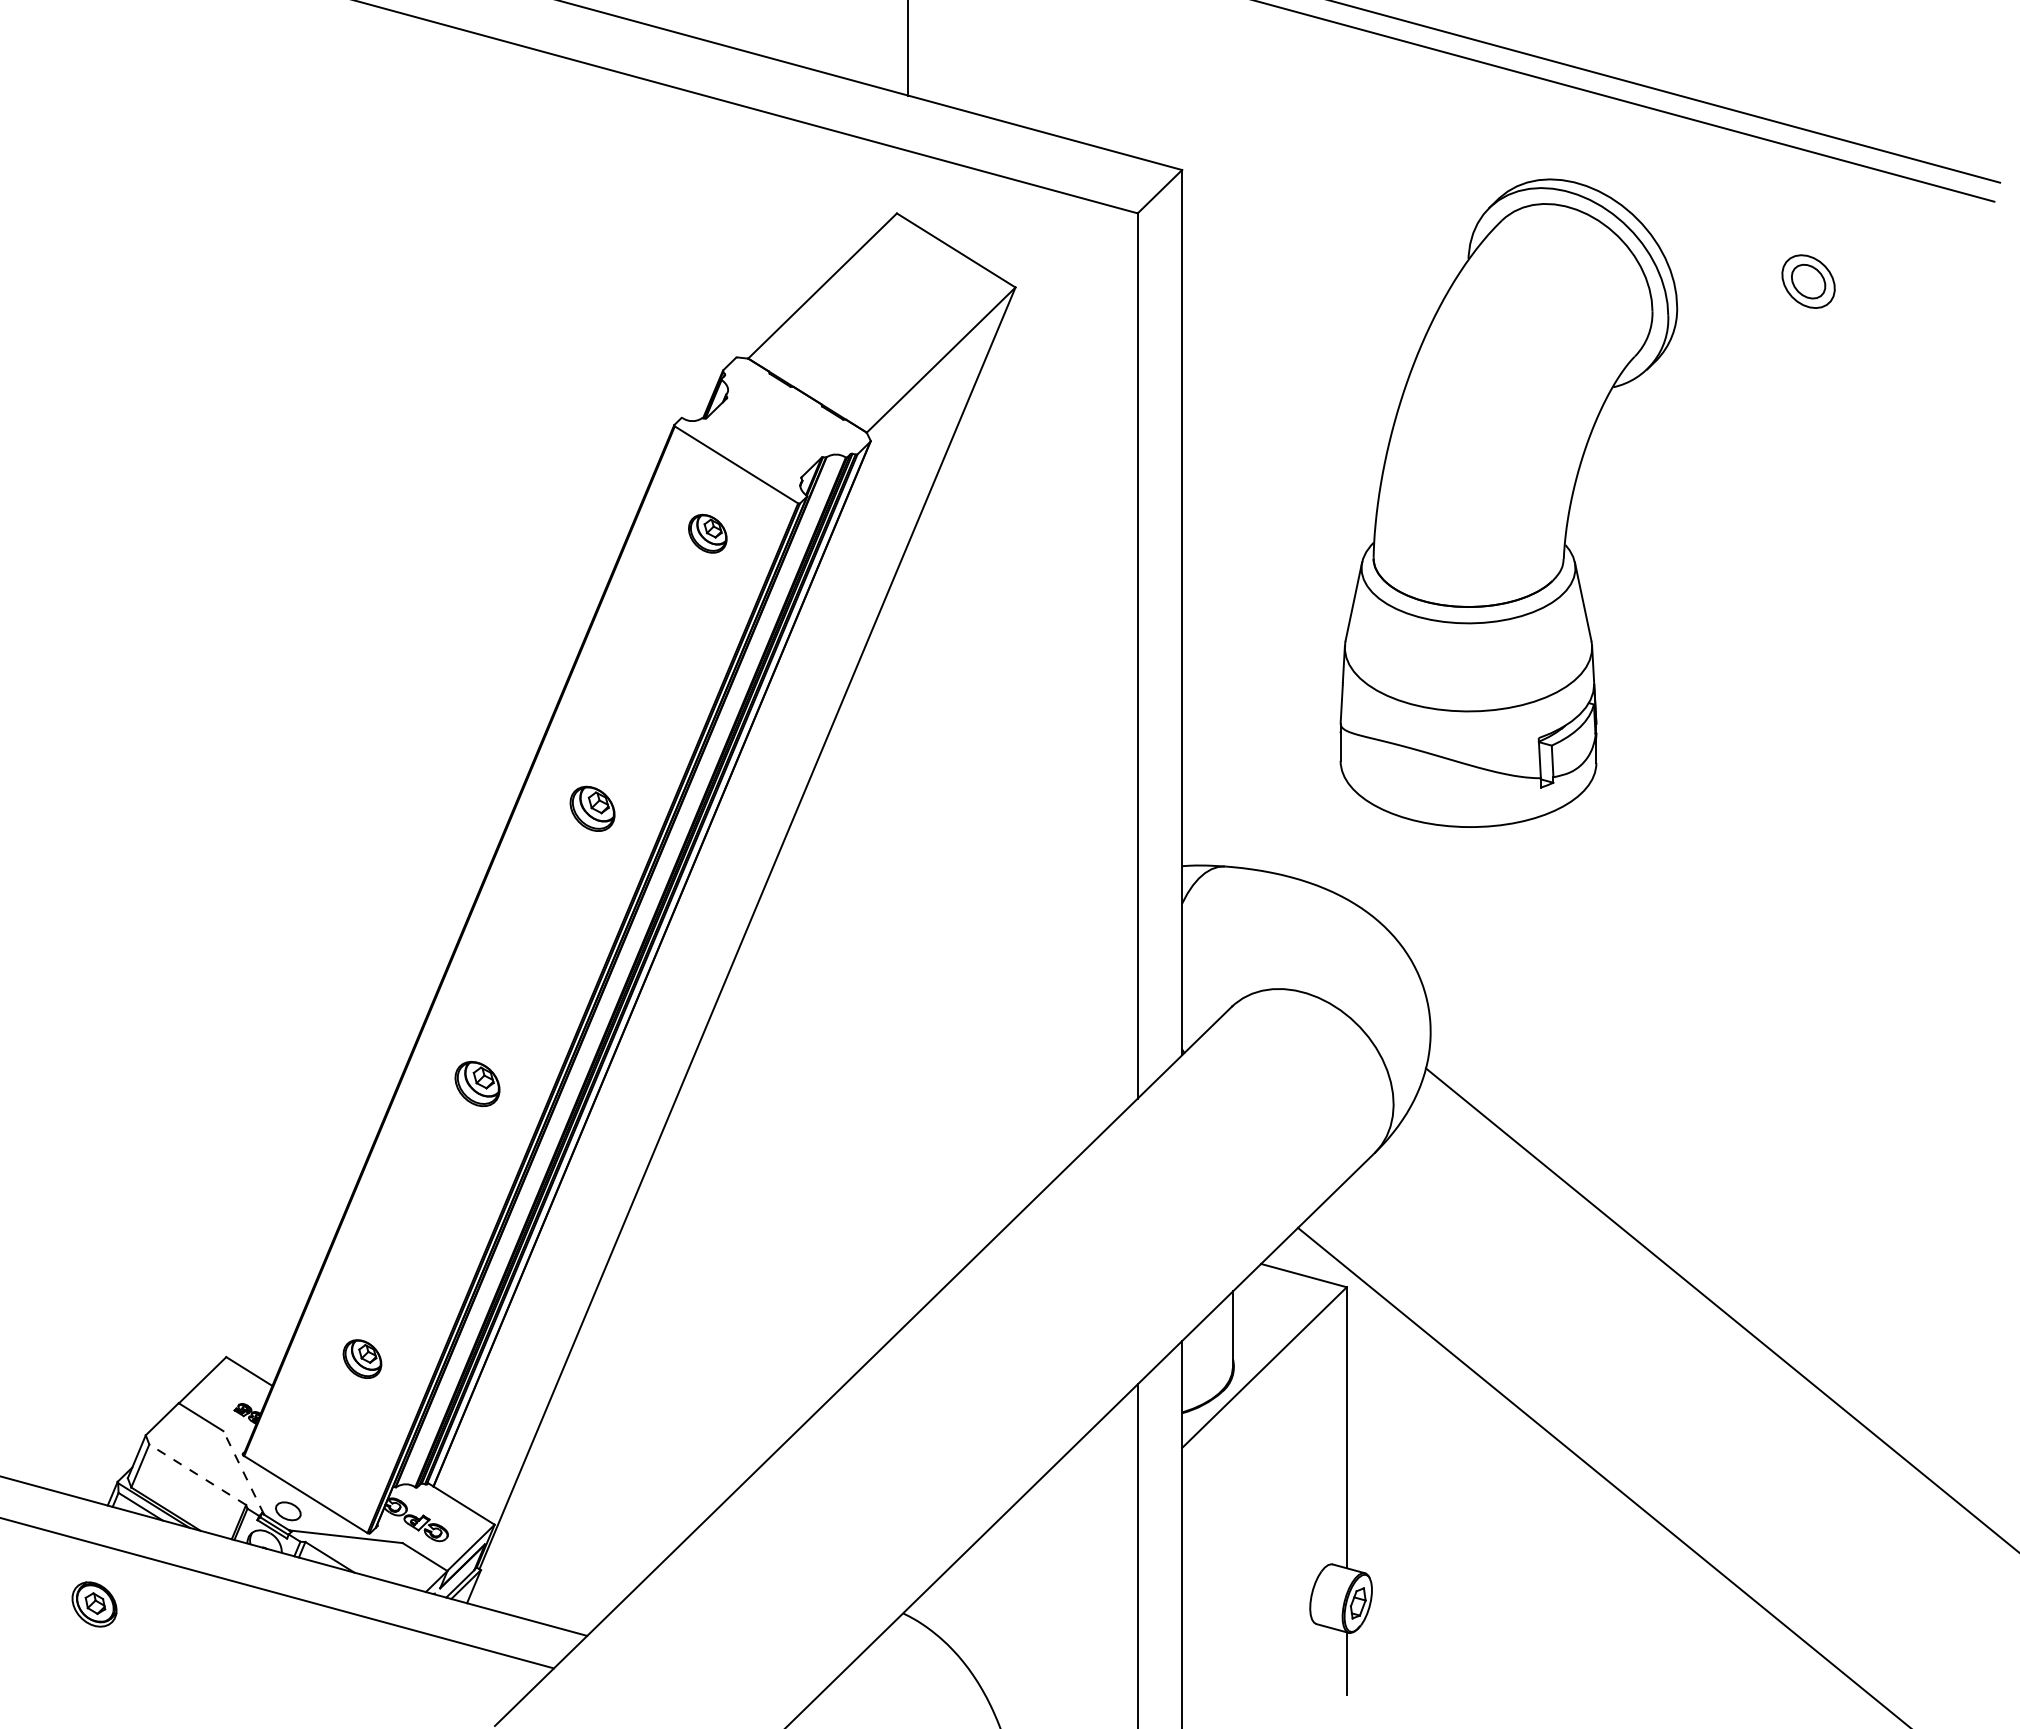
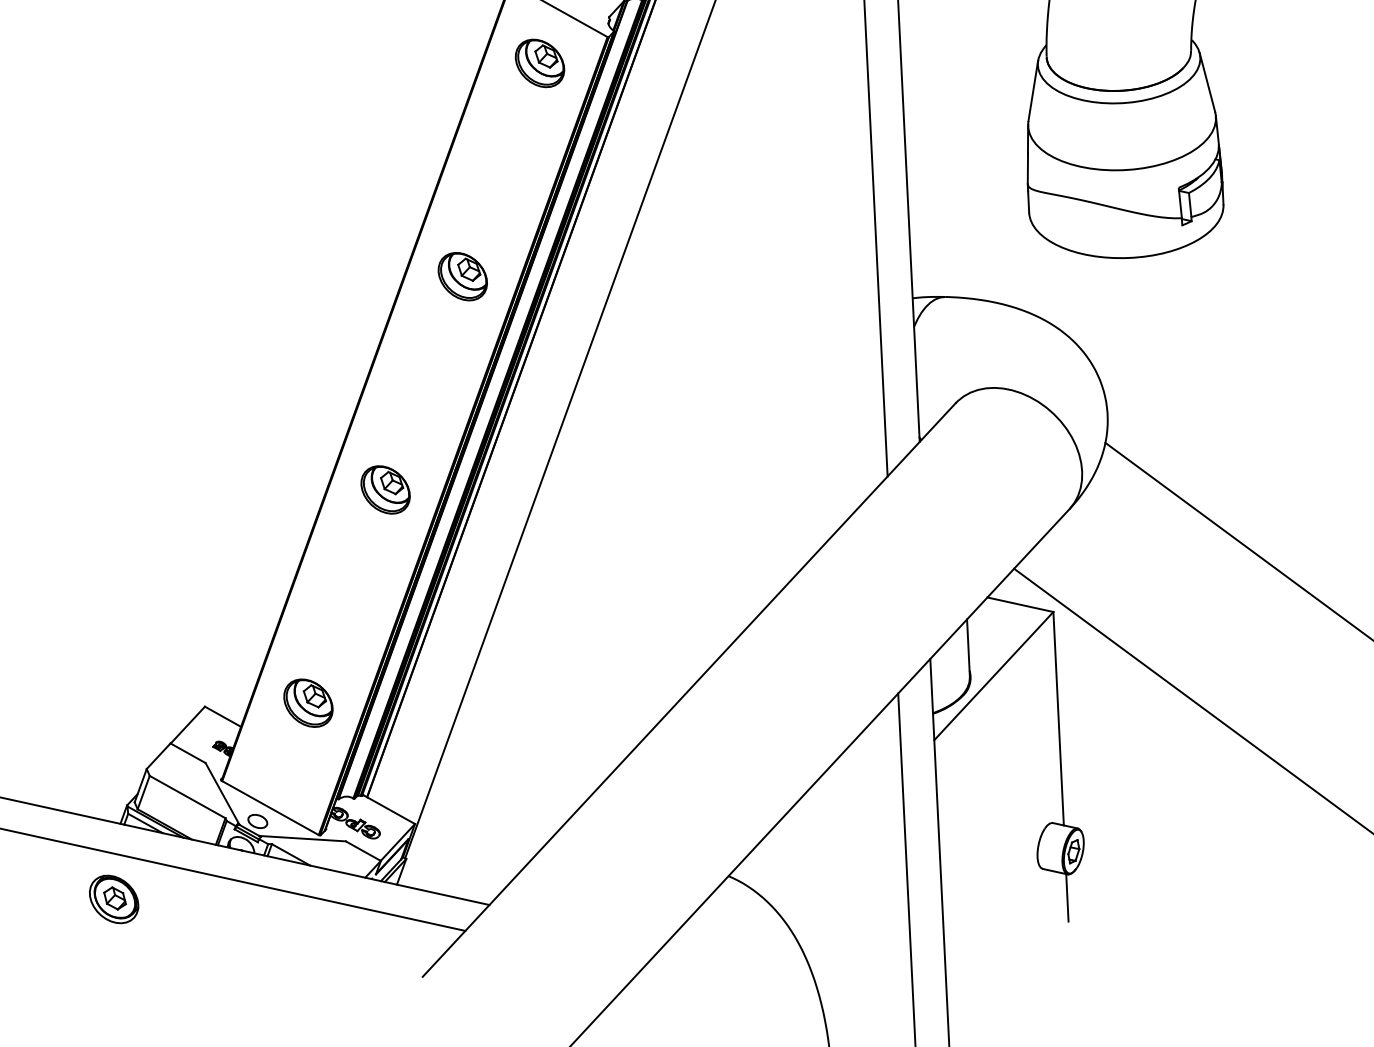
part: (707, 533) -> (539, 63), size x1.67
part: (592, 808) -> (462, 276), size x1.43
part: (477, 1083) -> (385, 489), size x1.43
part: (362, 1358) -> (308, 702), size x1.67
line: (243, 1472) -> (222, 793), dashed -> solid
line: (197, 1474) -> (187, 796), dashed -> solid
part: (94, 1604) -> (114, 899), size x1.43

